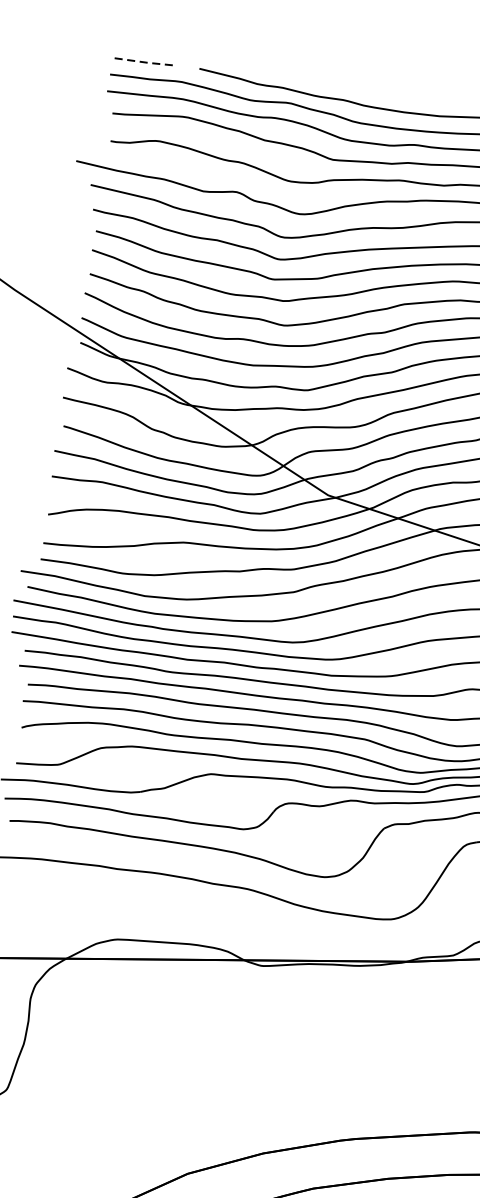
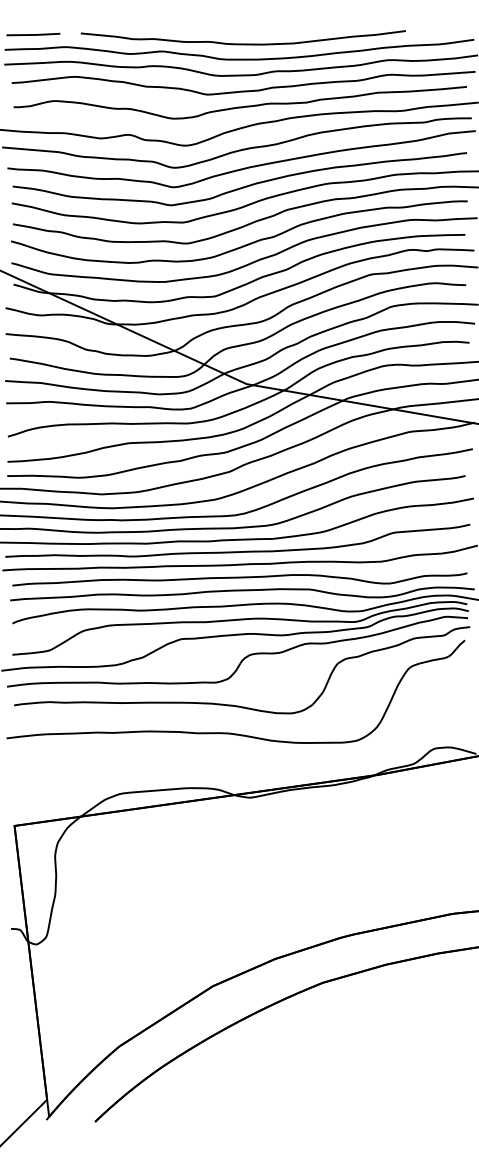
line: (146, 62) -> (34, 34), dashed -> solid

